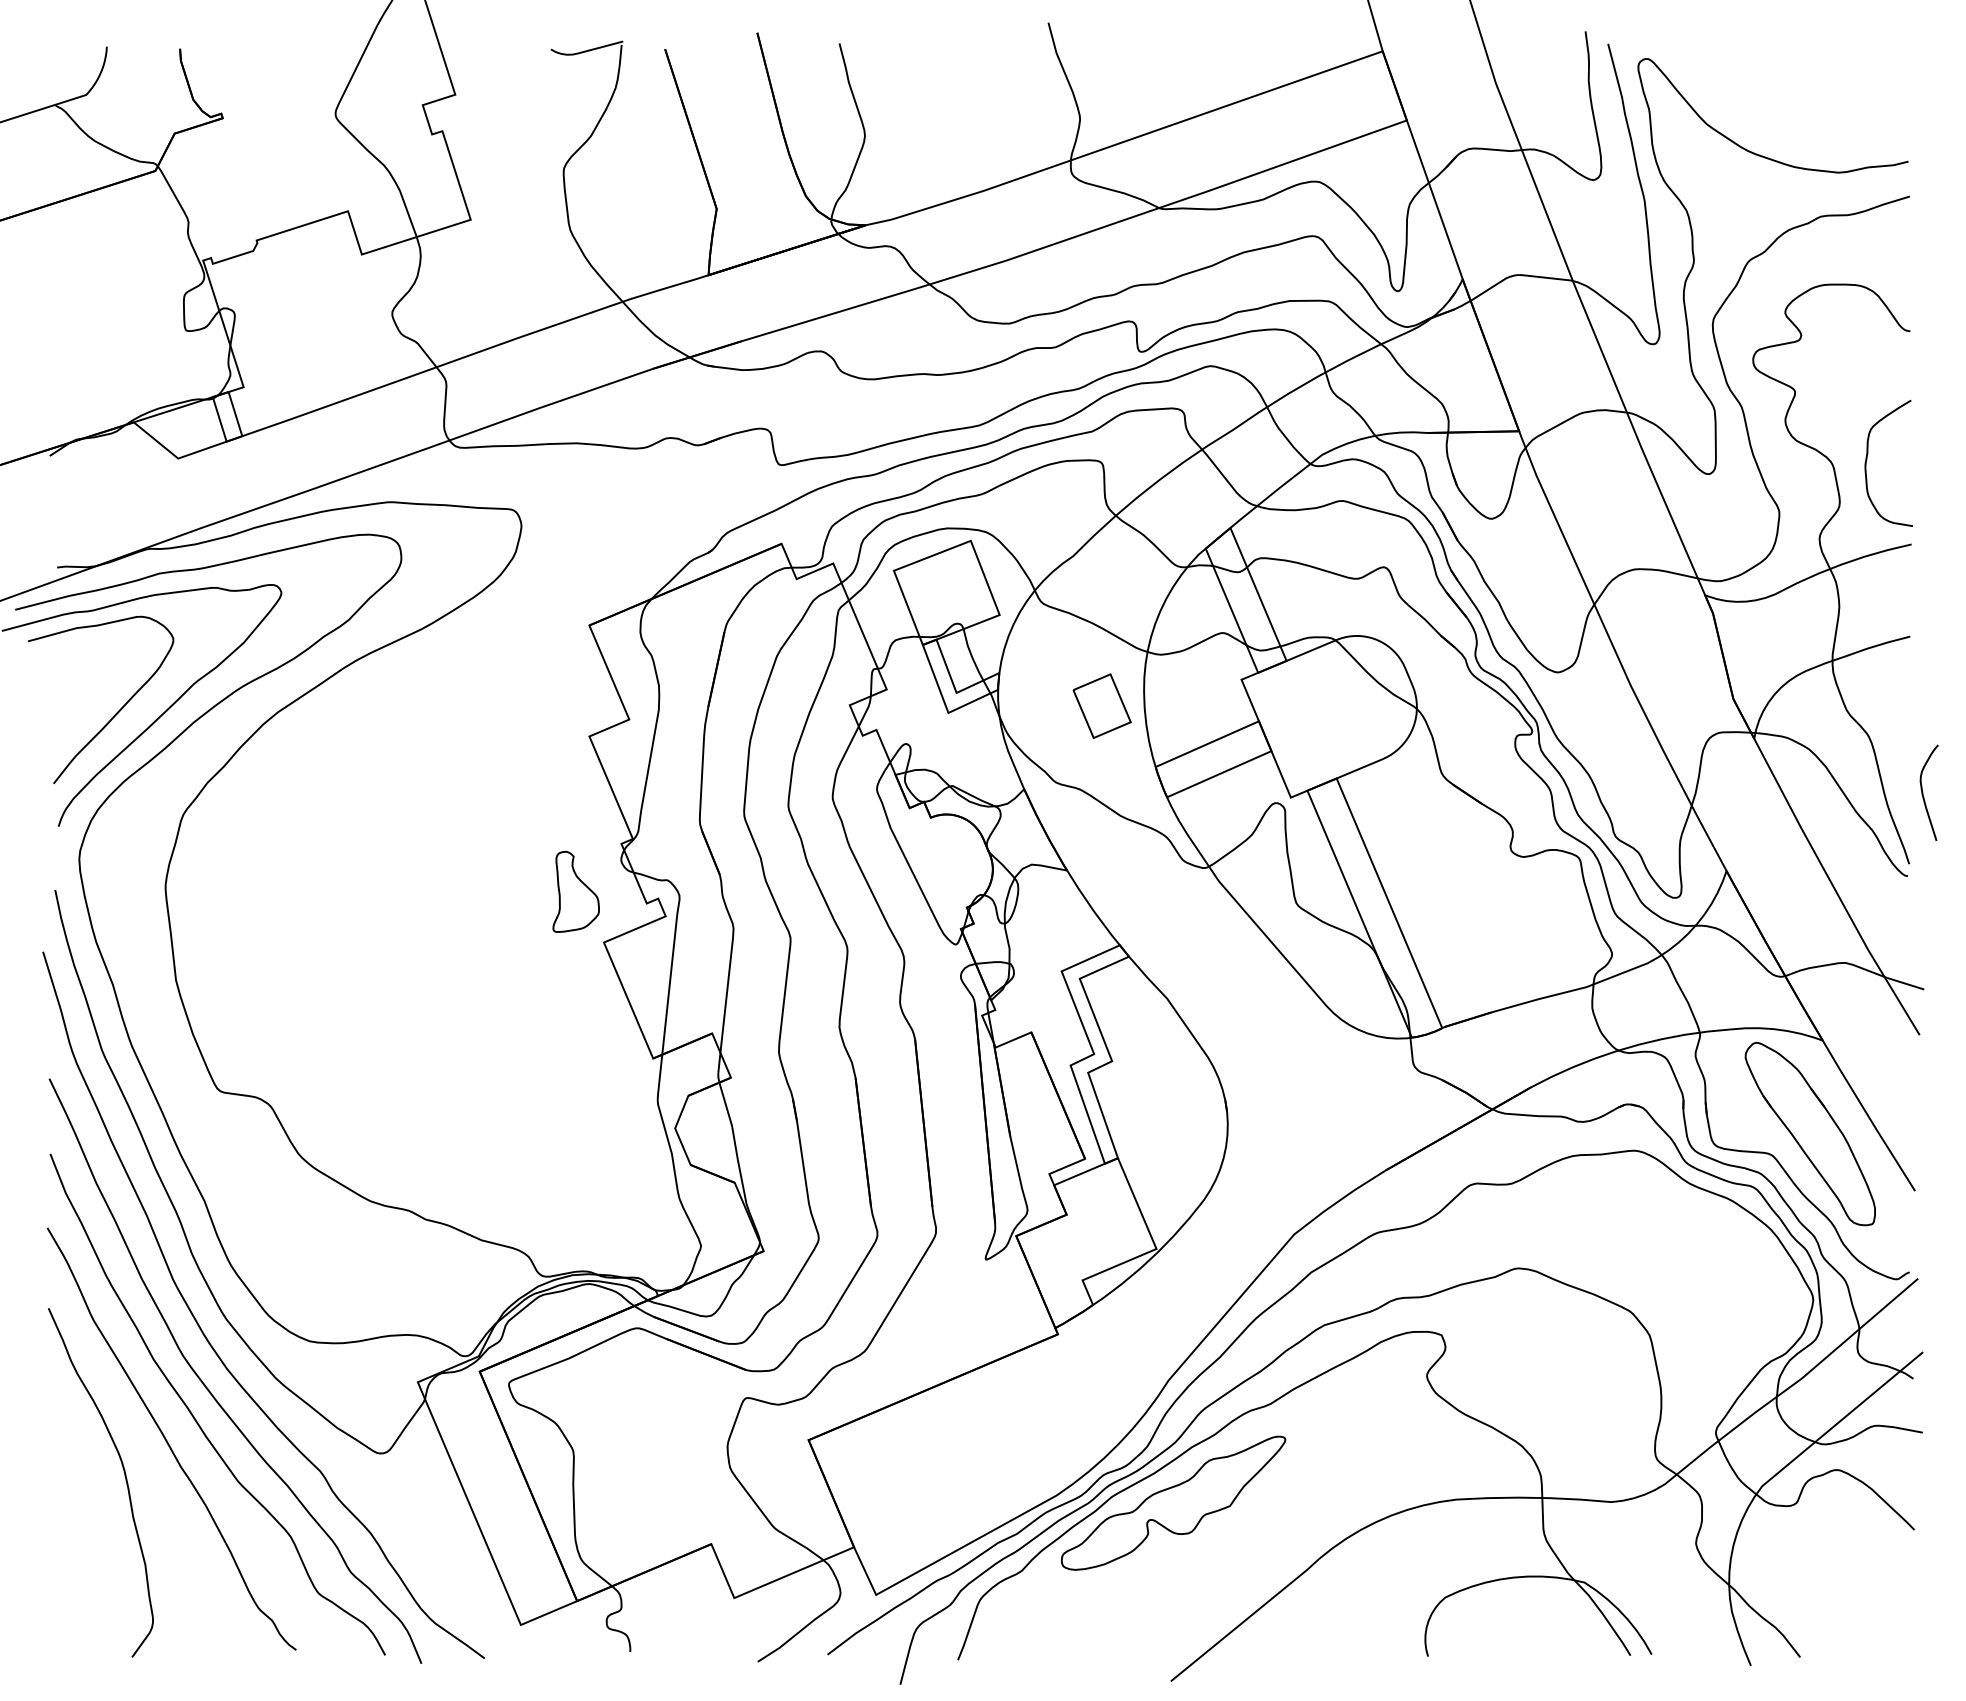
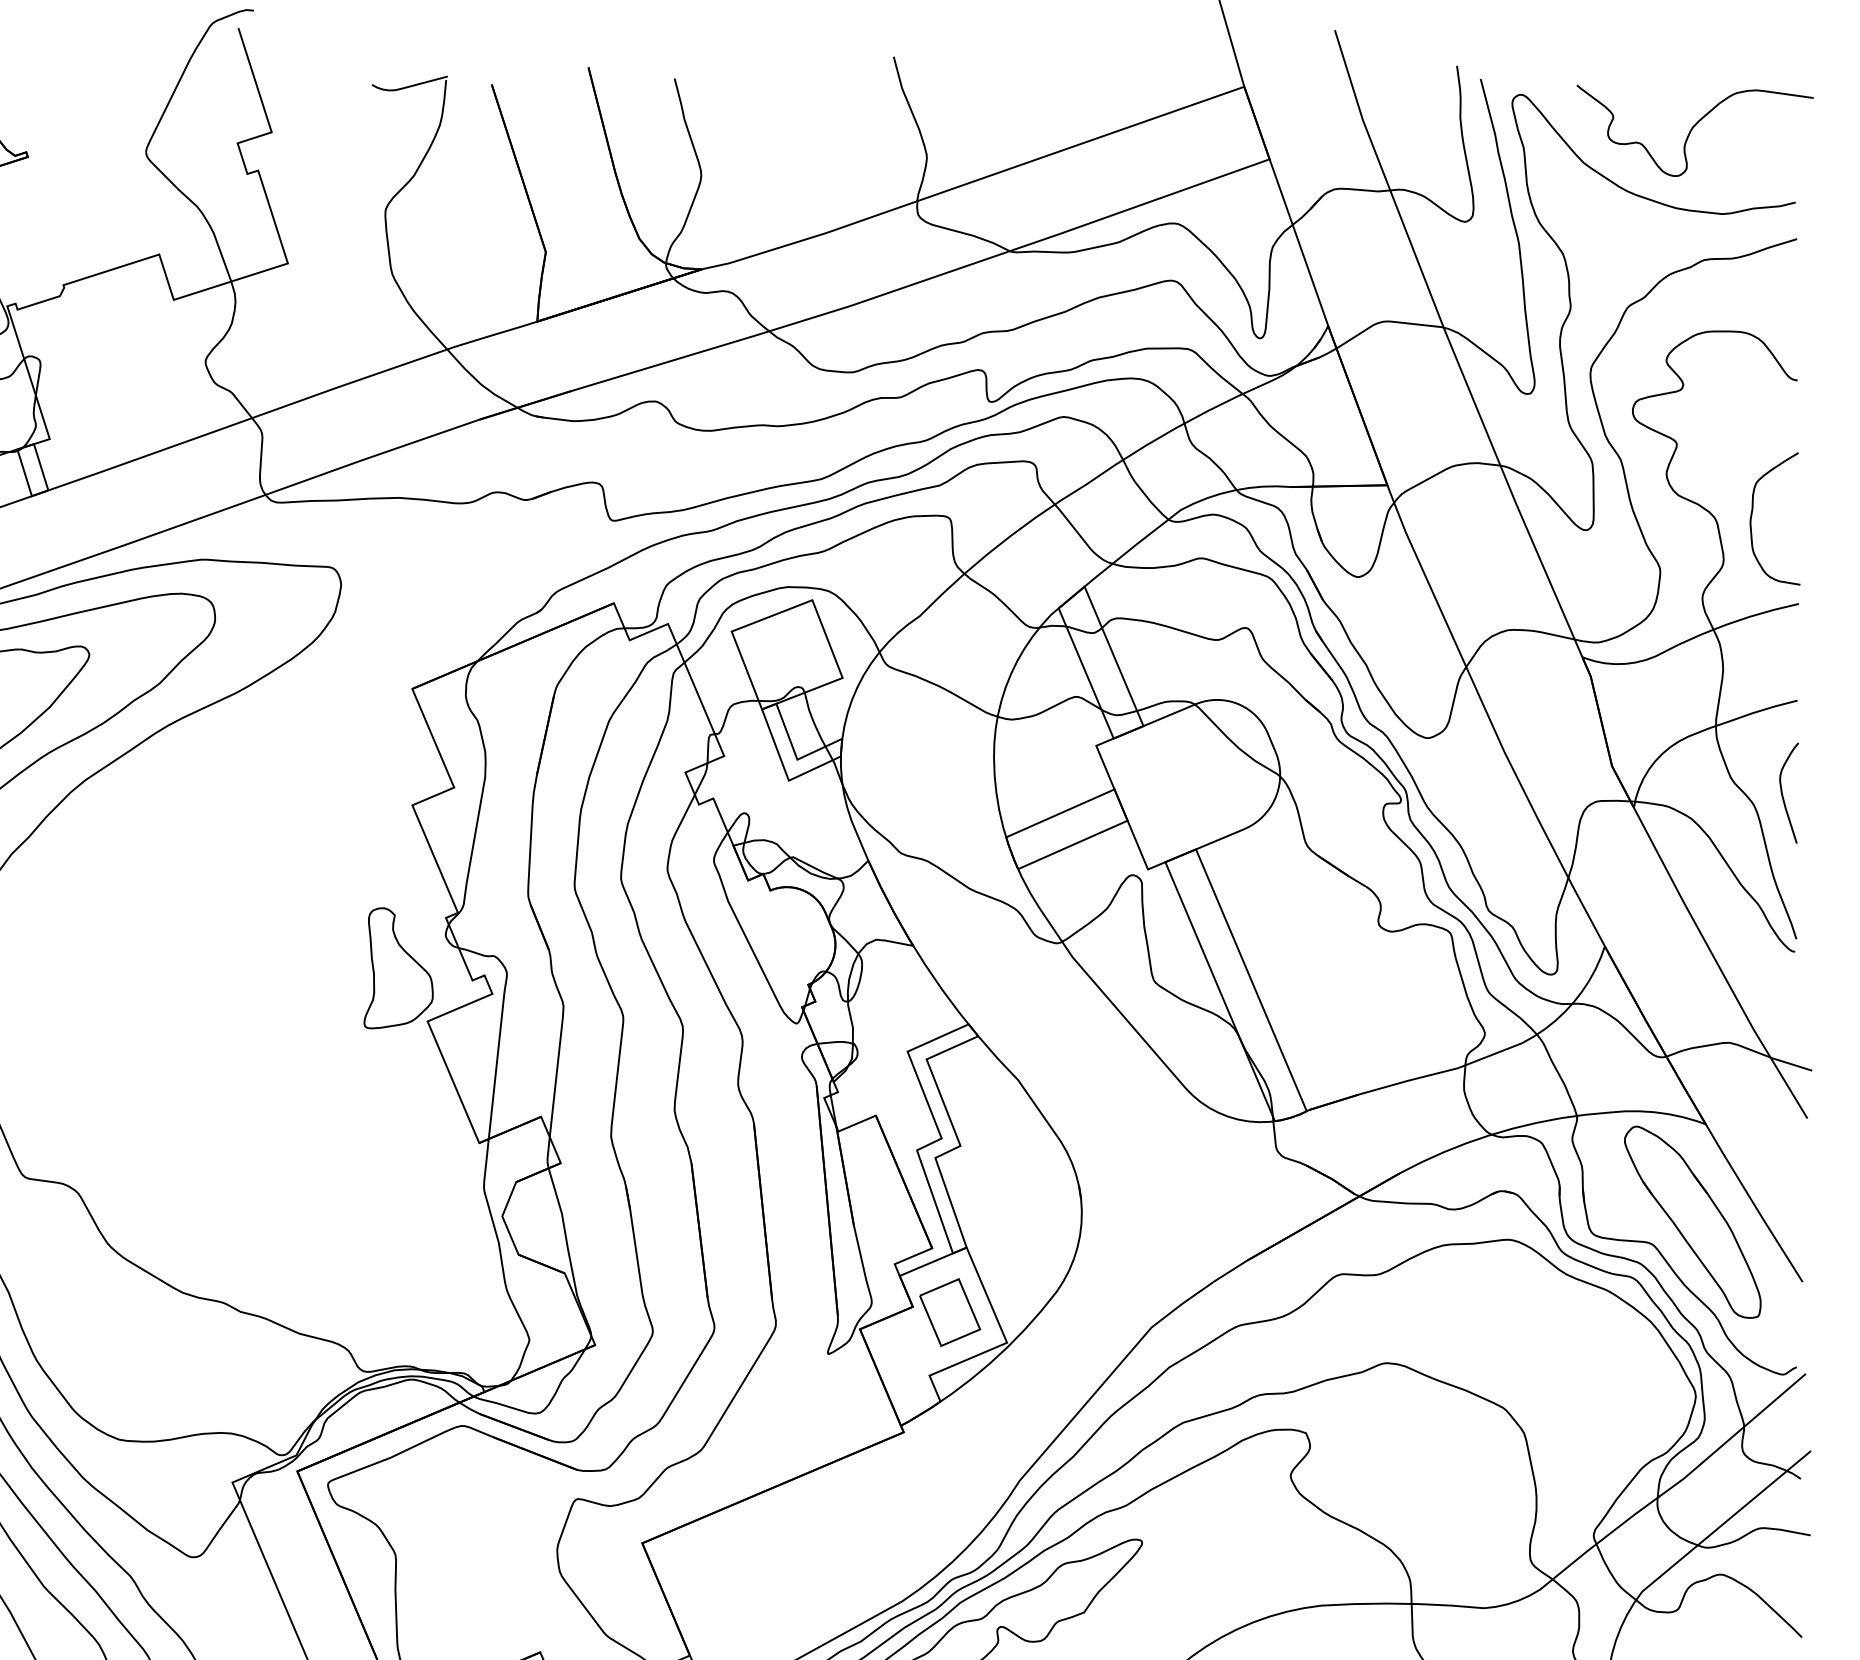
curve: (1810, 92) -> (1692, 129), added
part: (1101, 705) -> (949, 1311), moved
curve: (1923, 792) -> (1783, 792), moved
part: (575, 891) -> (397, 967), size x1.43

